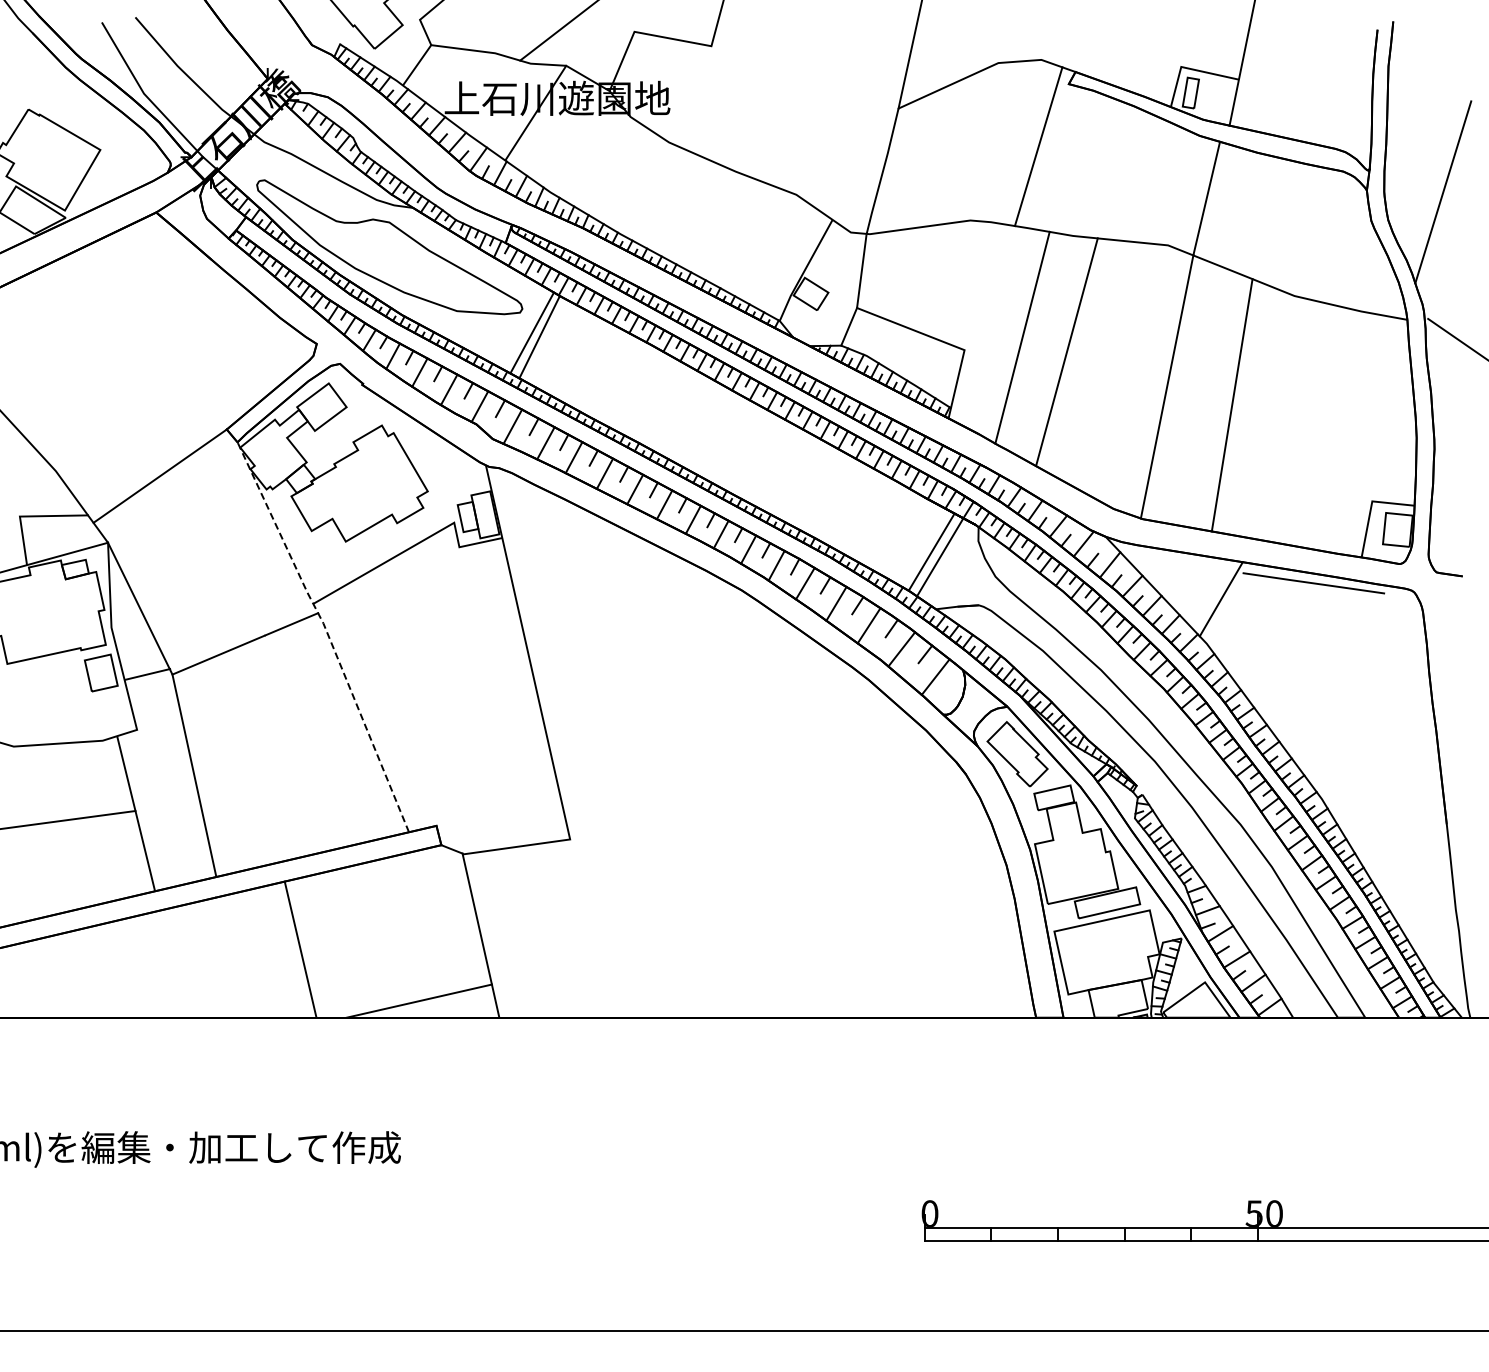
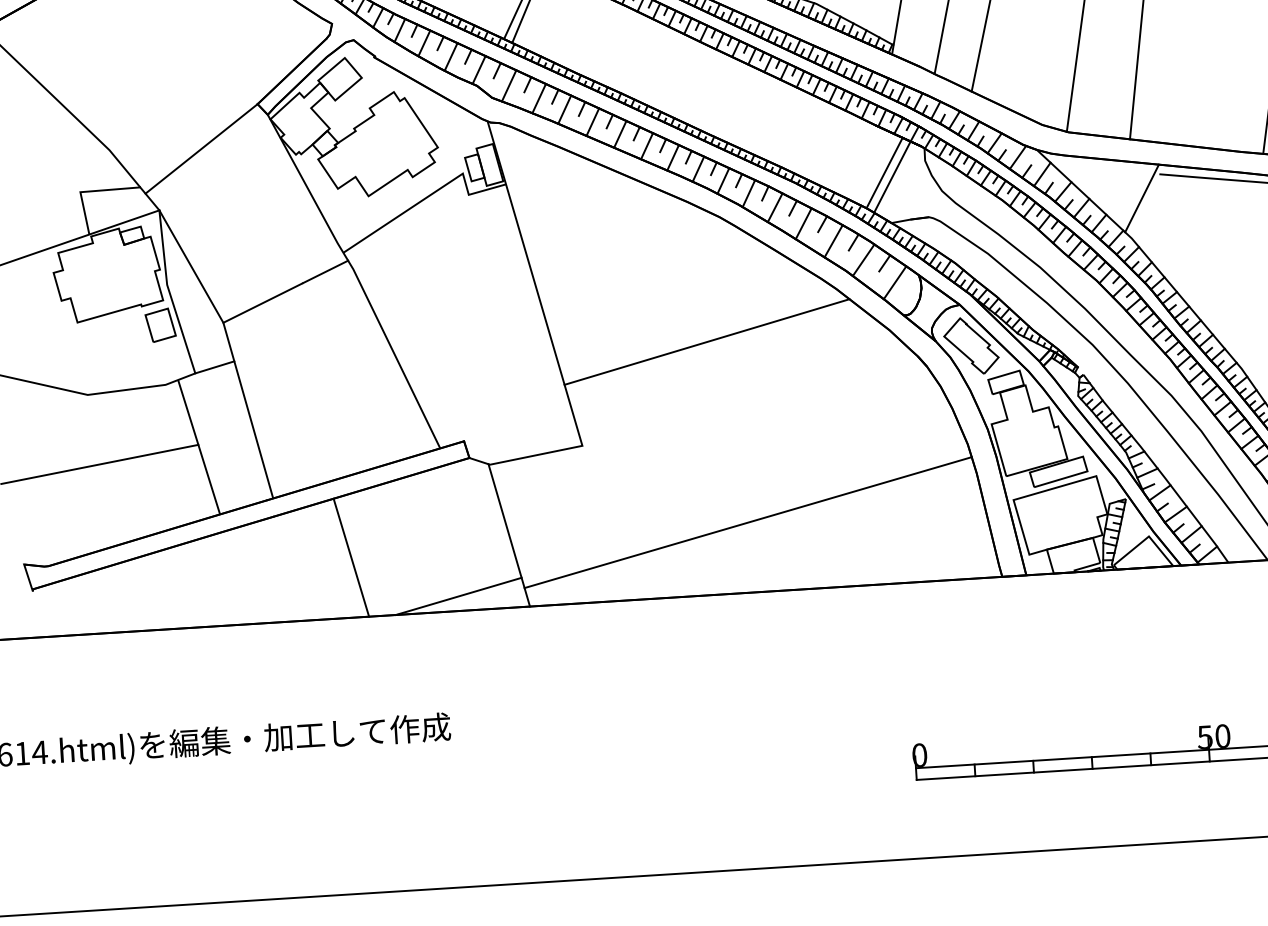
line: (327, 633) -> (357, 278), dashed -> solid
line: (147, 674) -> (214, 367), moved
line: (718, 730) -> (706, 341), added
line: (752, 938) -> (748, 522), added

